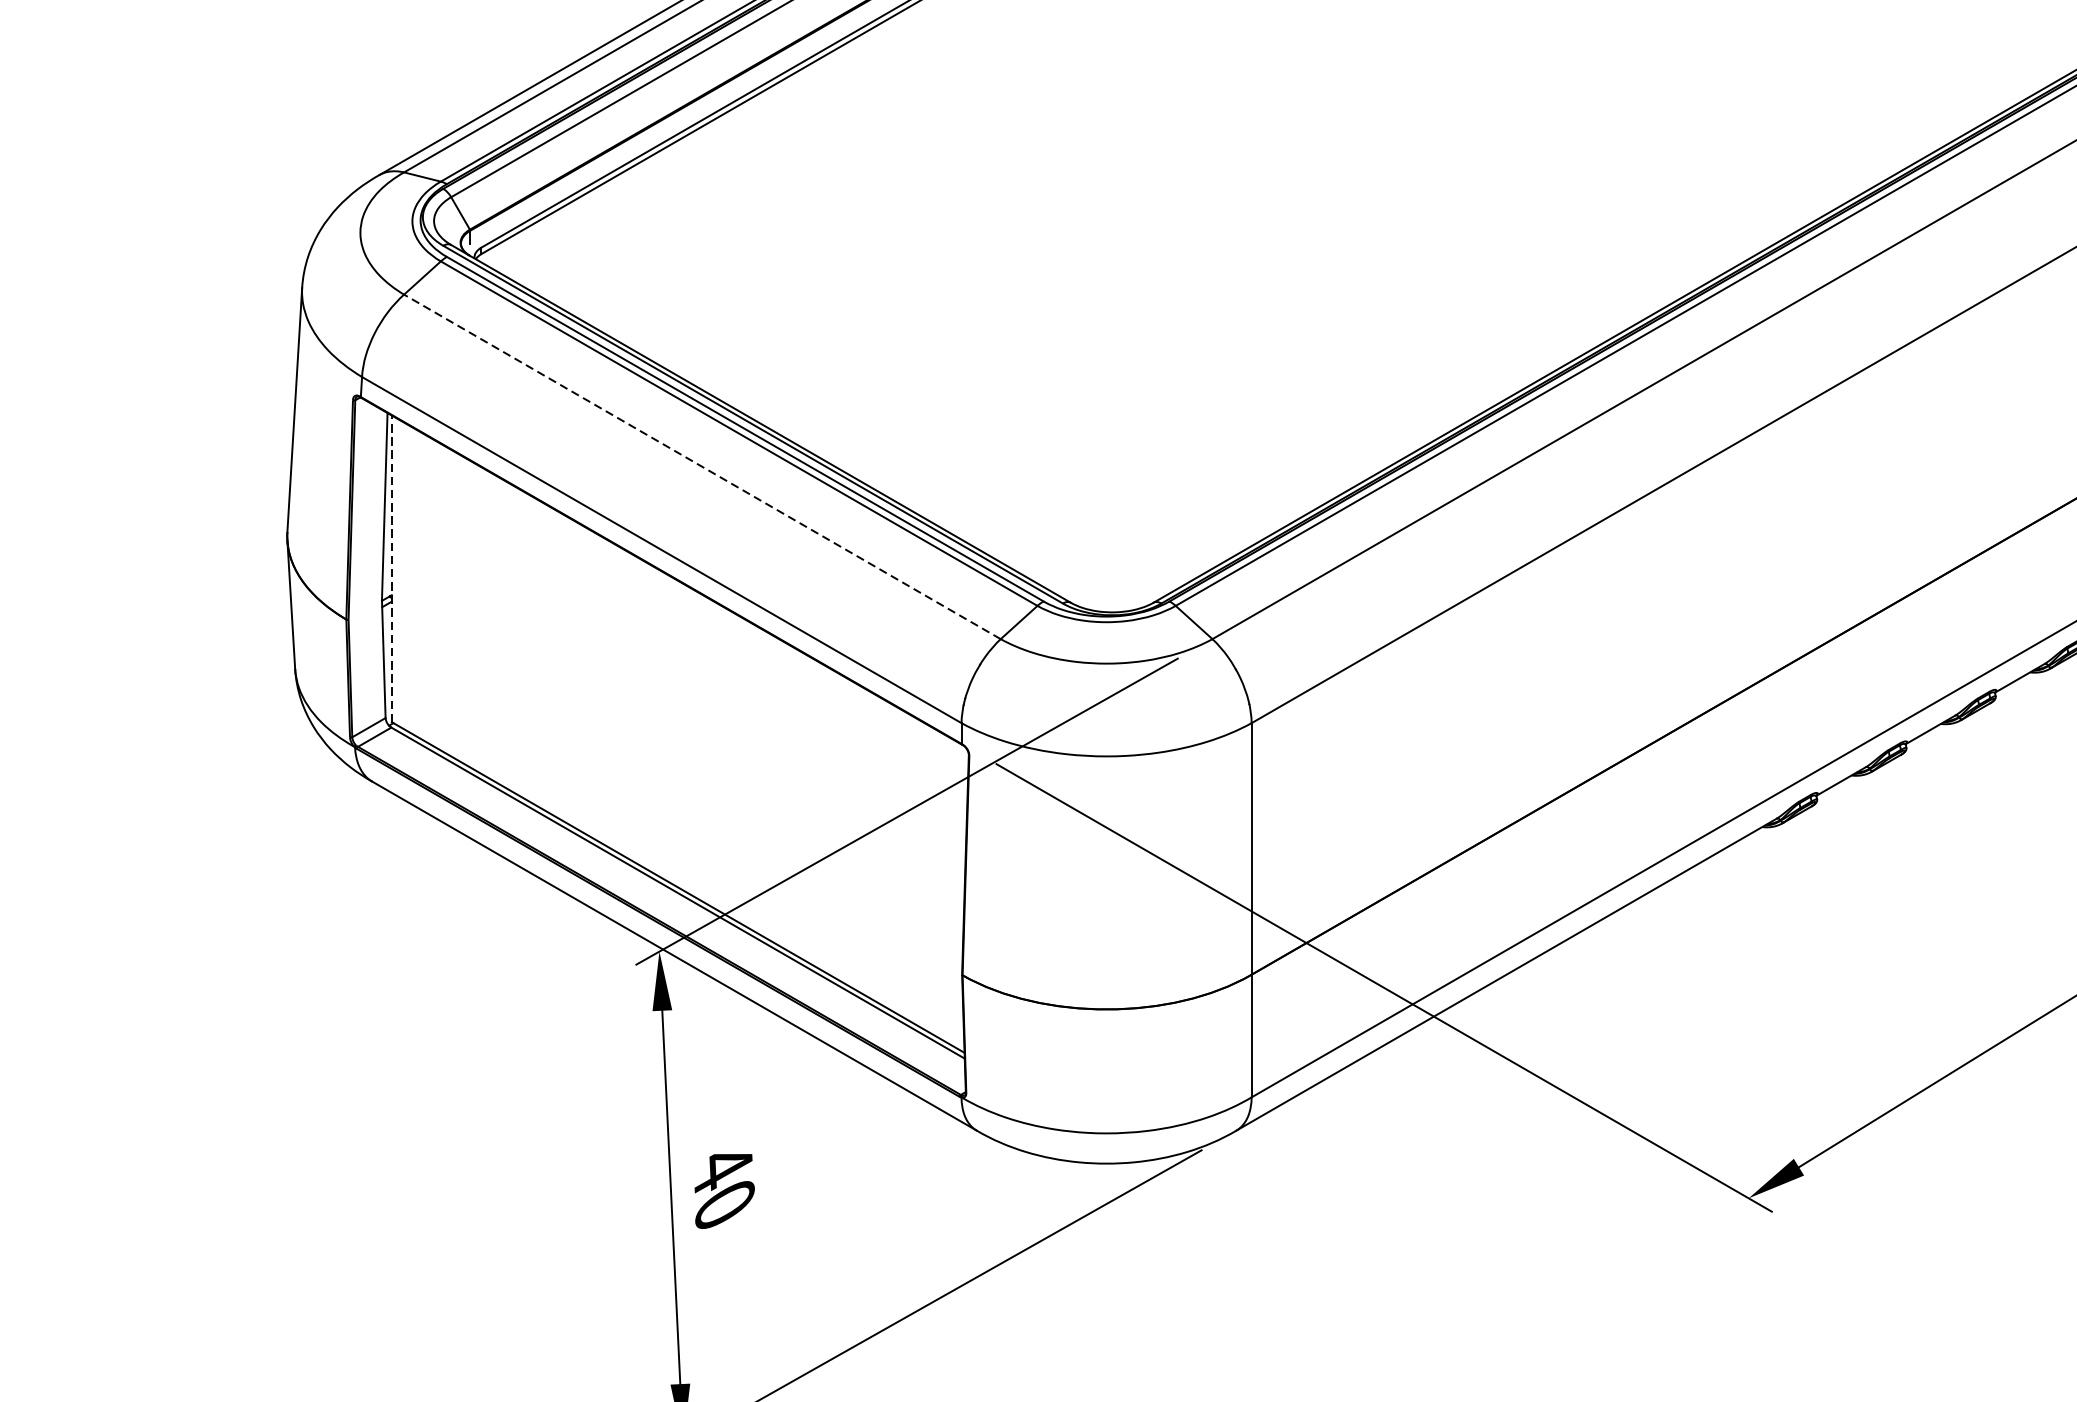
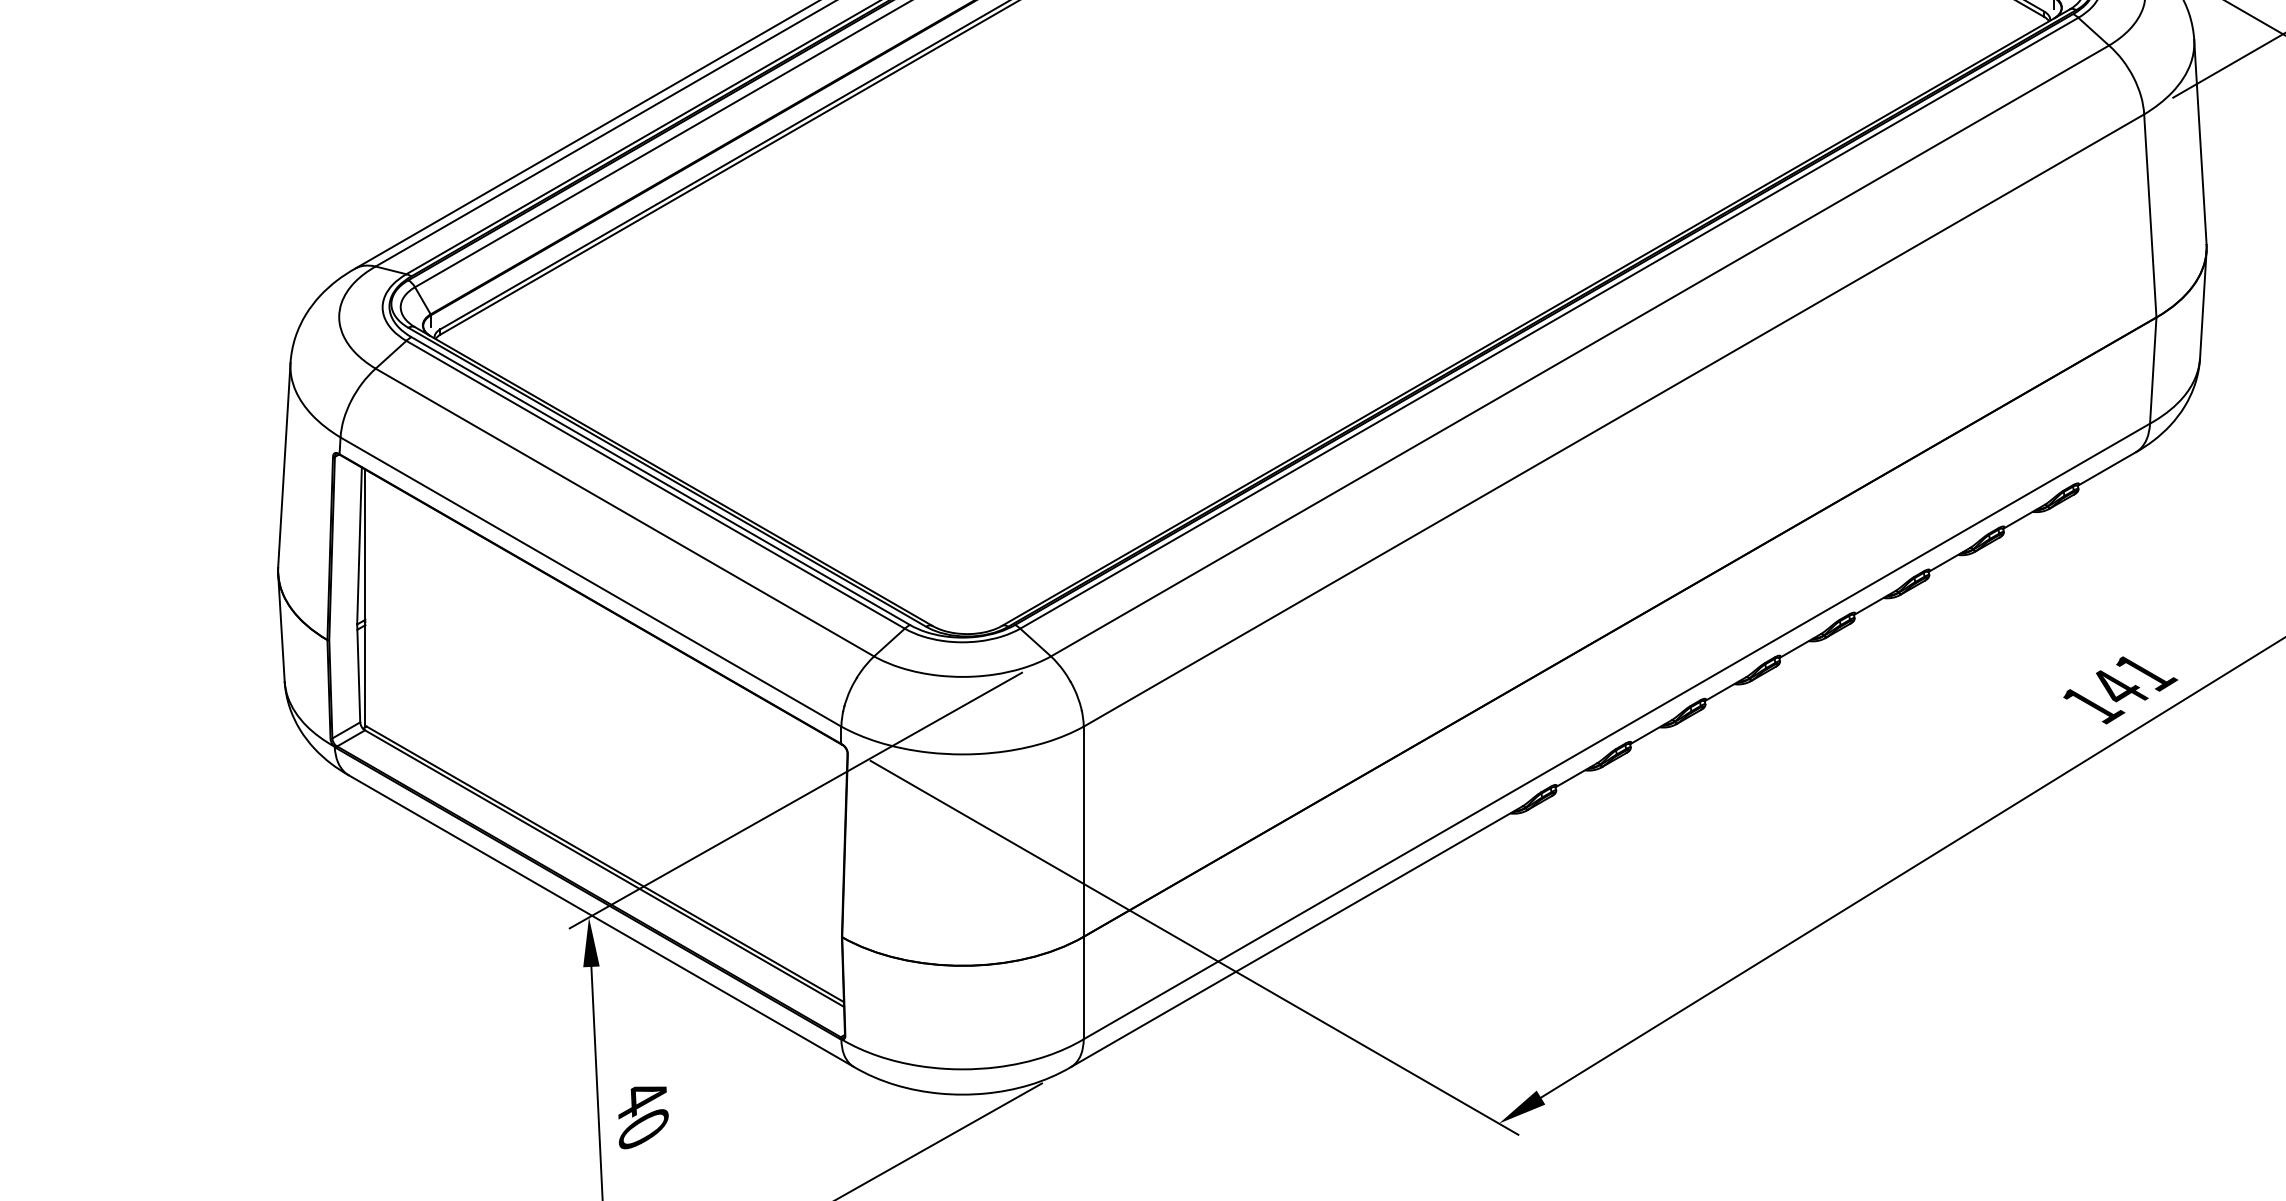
line: (701, 466) -> (624, 512), dashed -> solid
line: (391, 568) -> (365, 597), dashed -> solid

